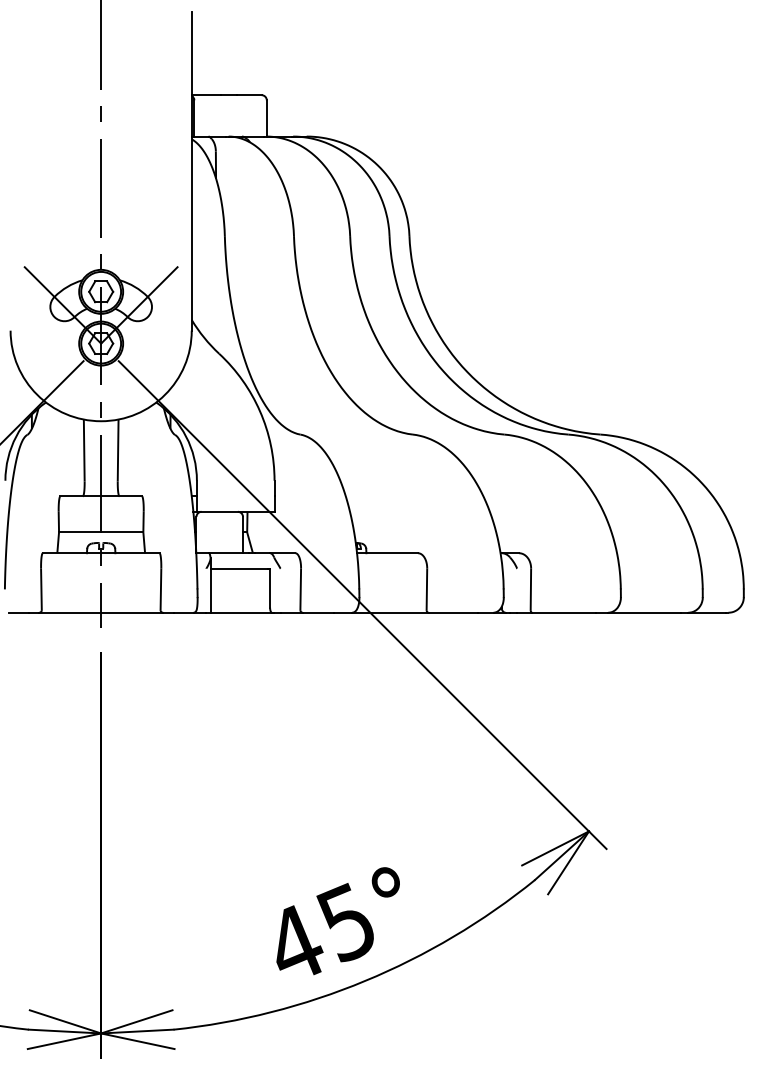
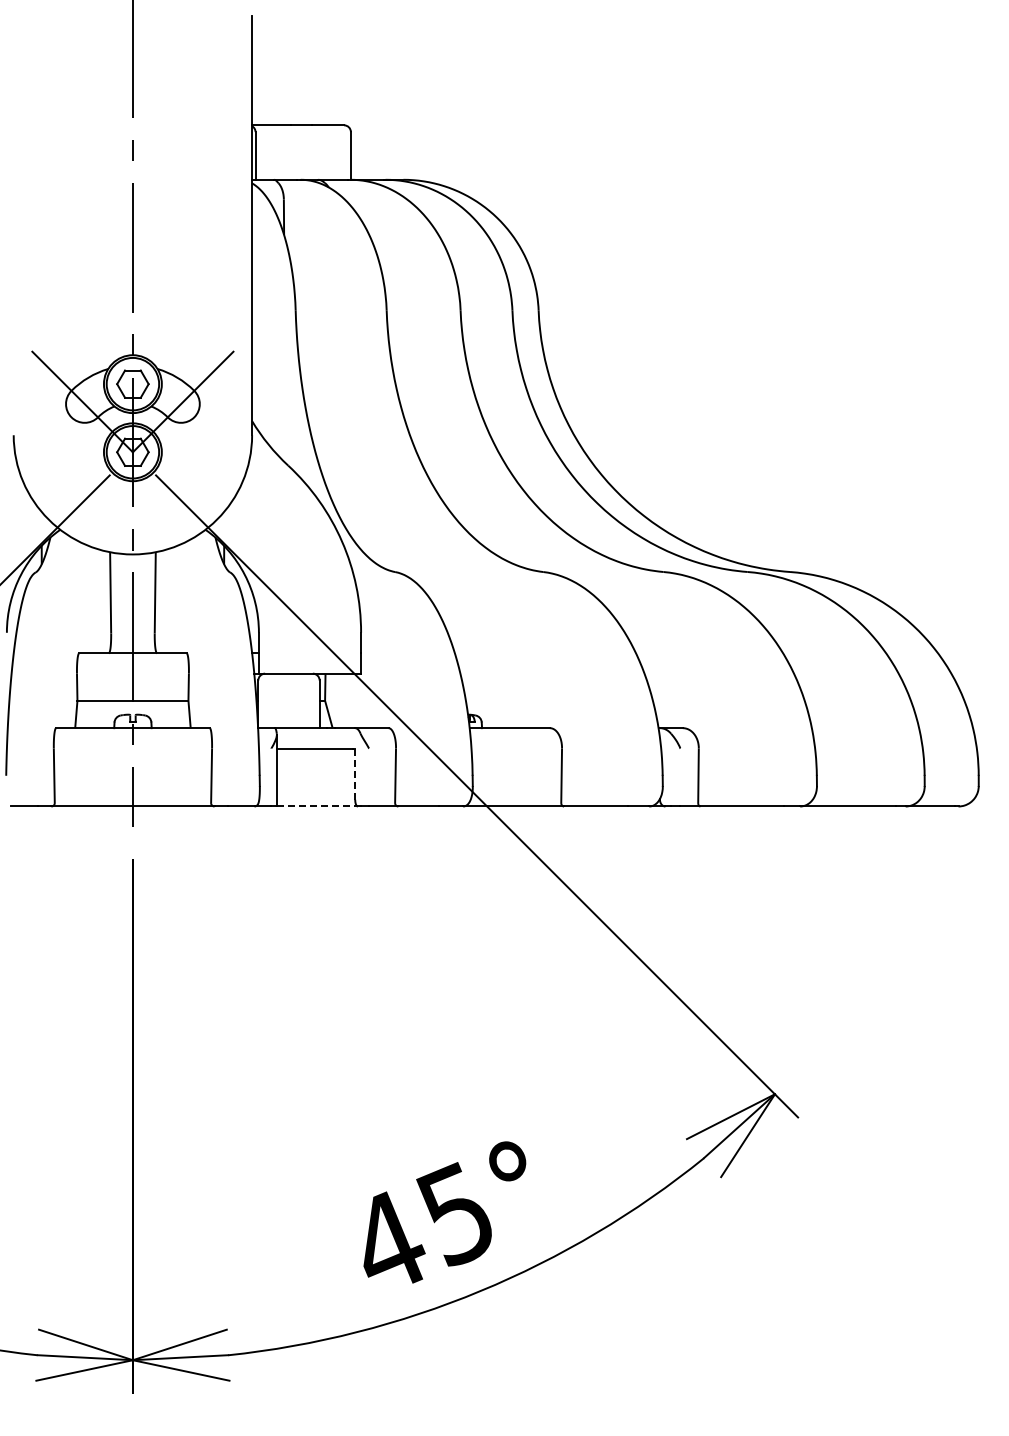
line: (270, 588) -> (355, 774), solid -> dashed
line: (241, 612) -> (317, 806), solid -> dashed

